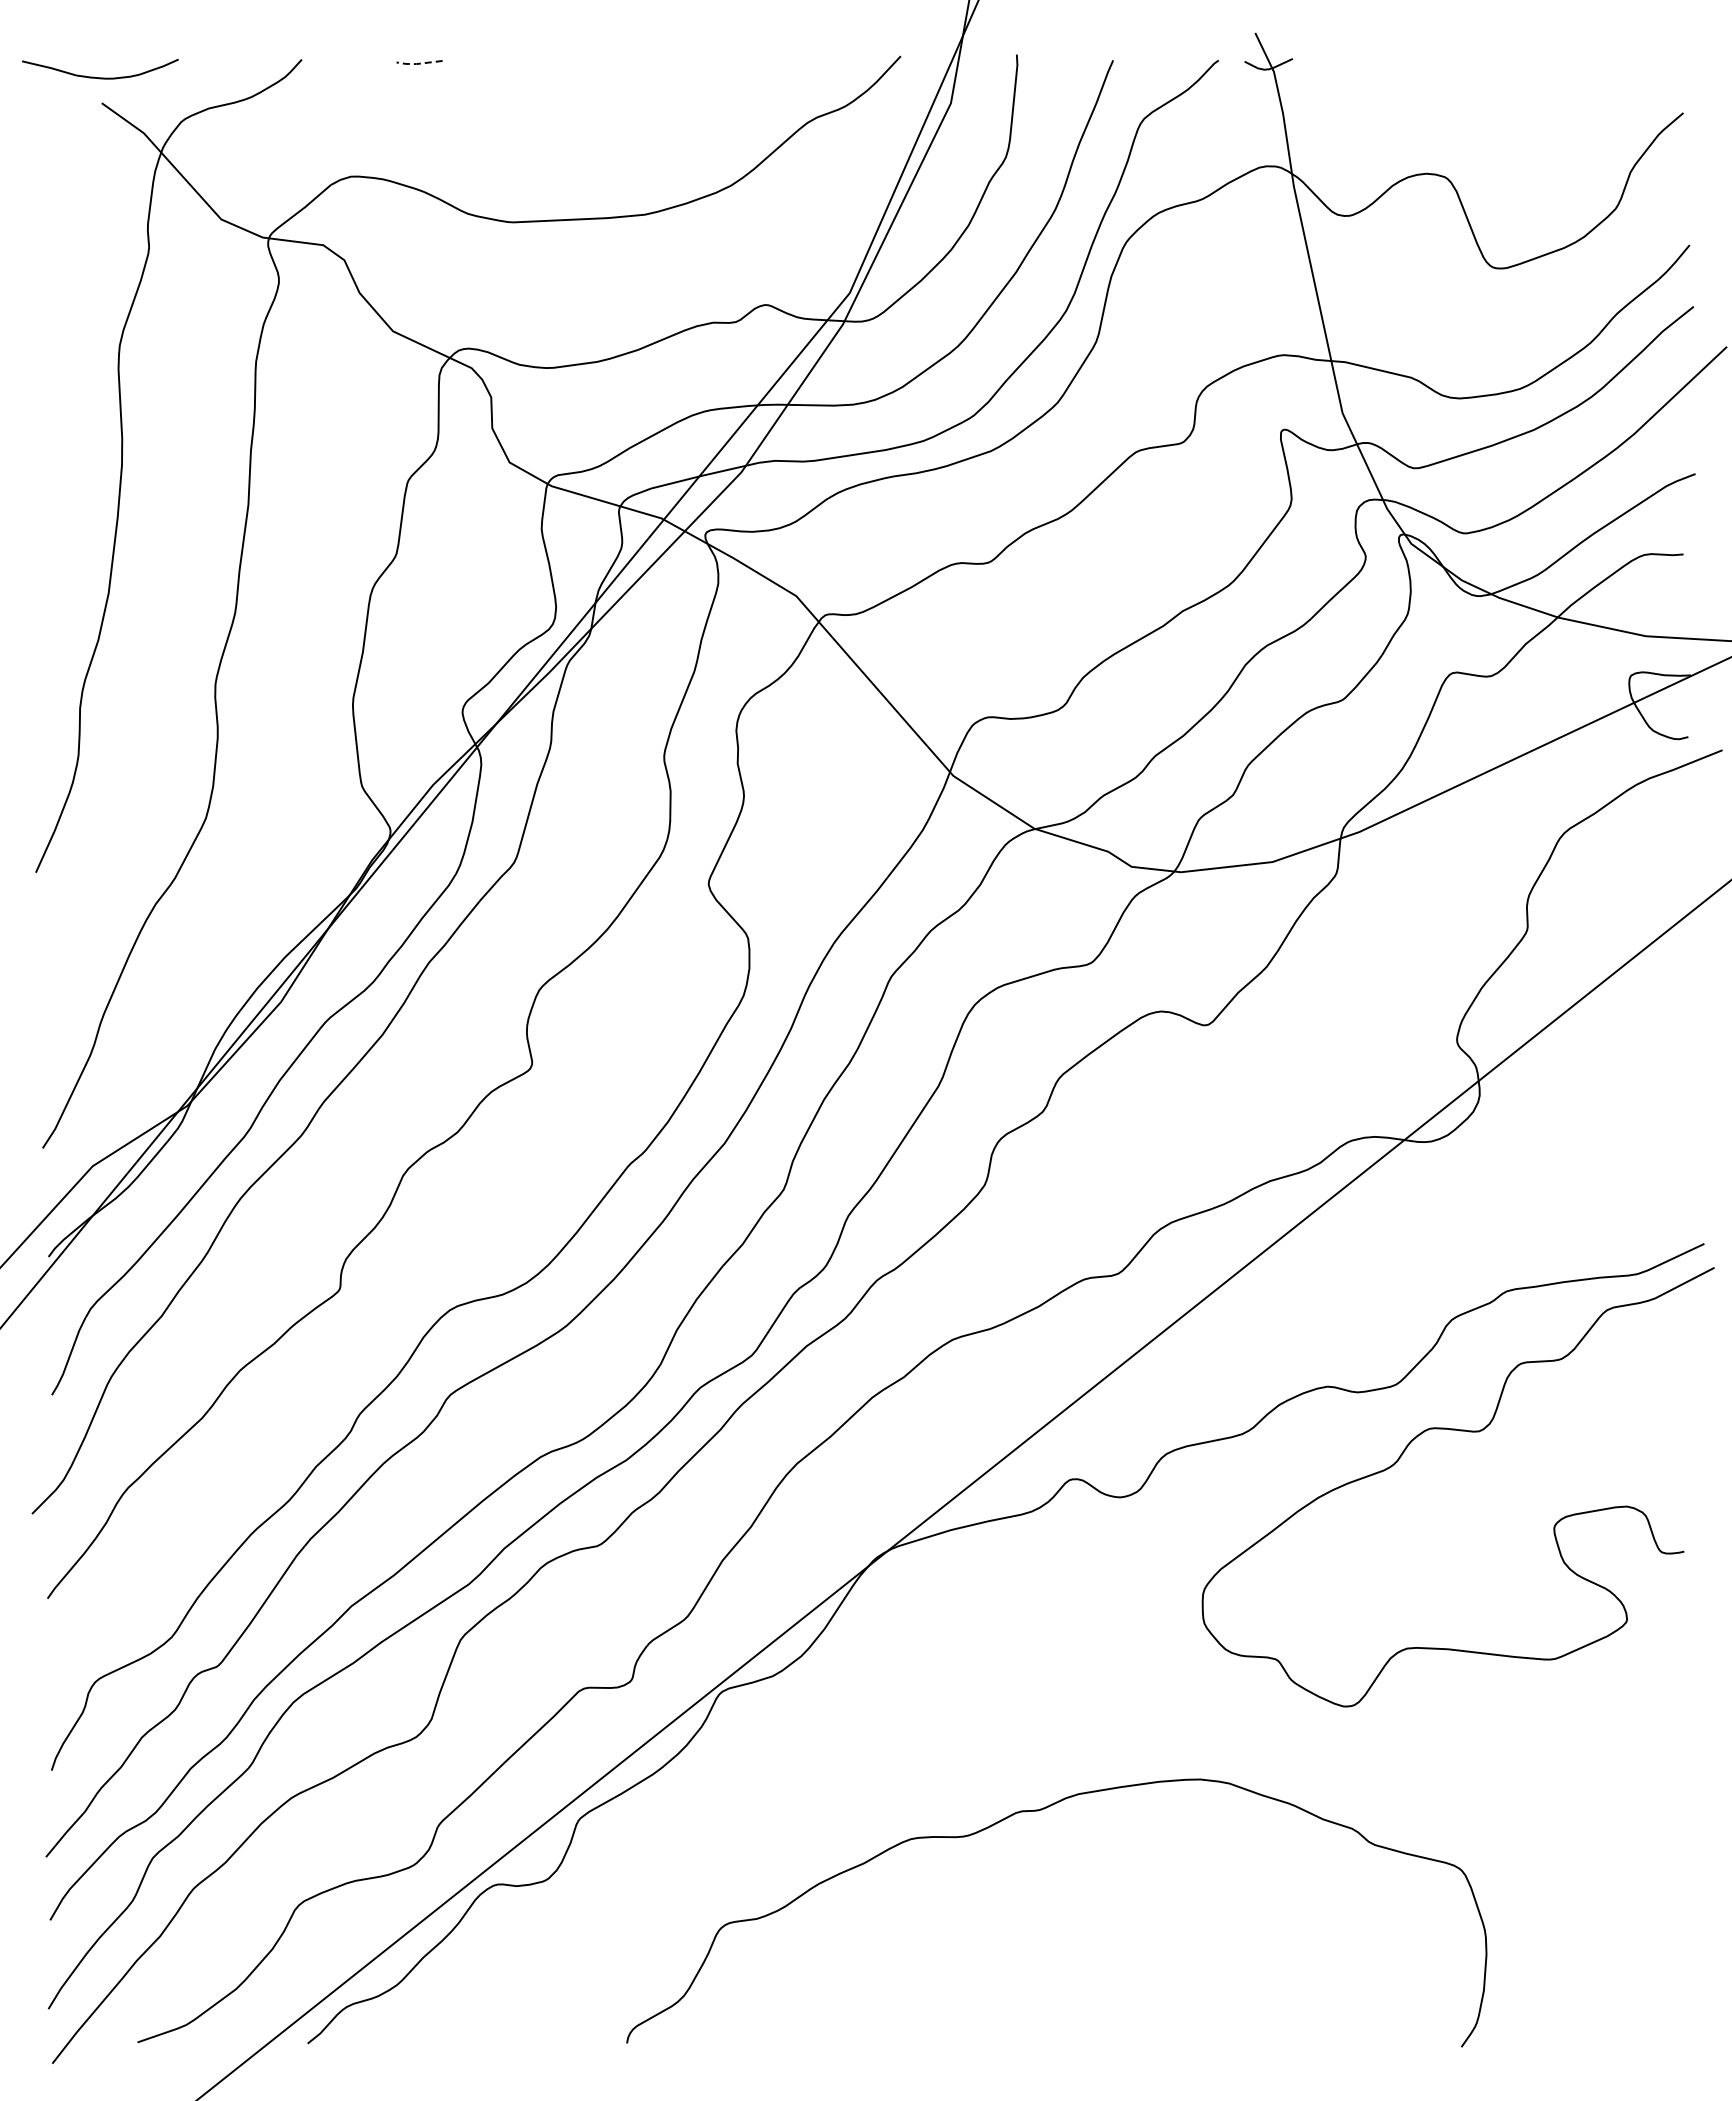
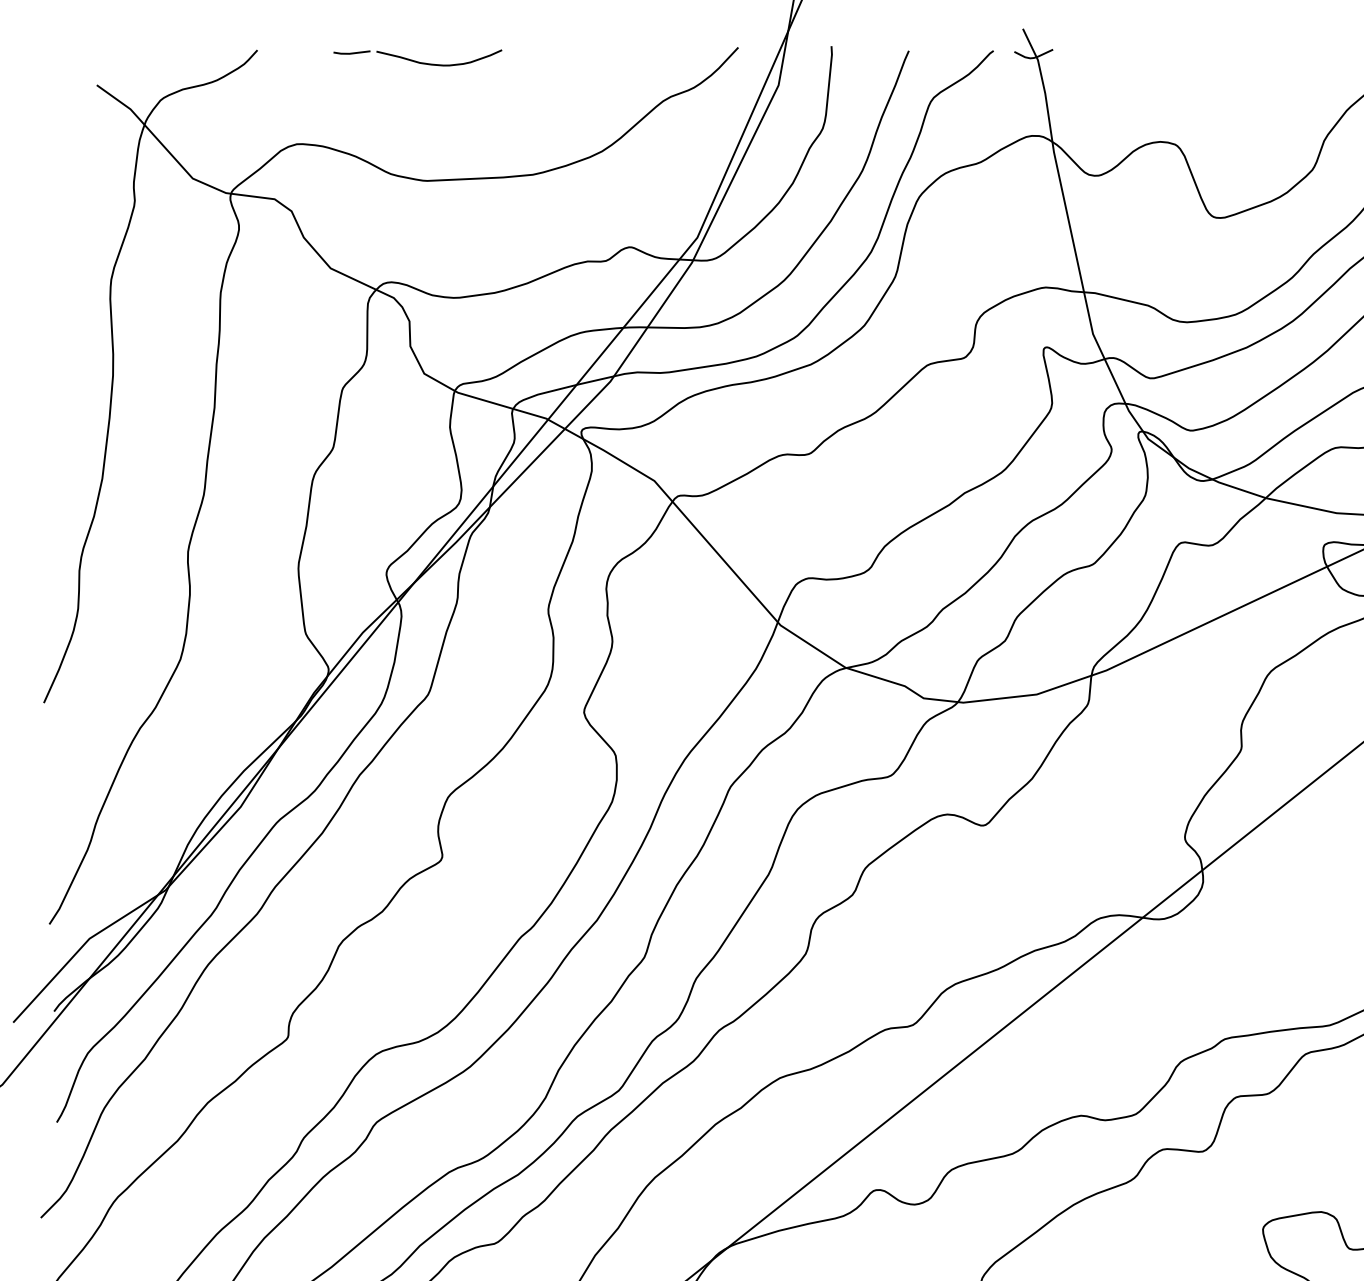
line: (418, 63) -> (351, 53), dashed -> solid
curve: (100, 77) -> (439, 64), moved

